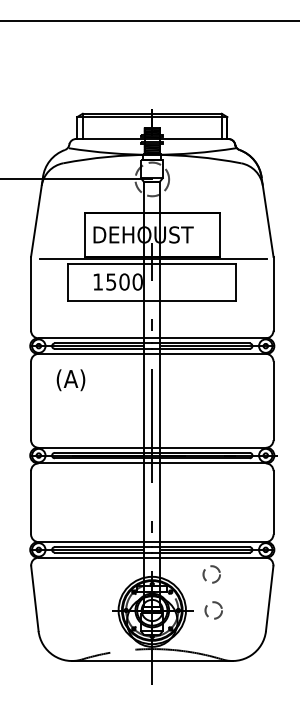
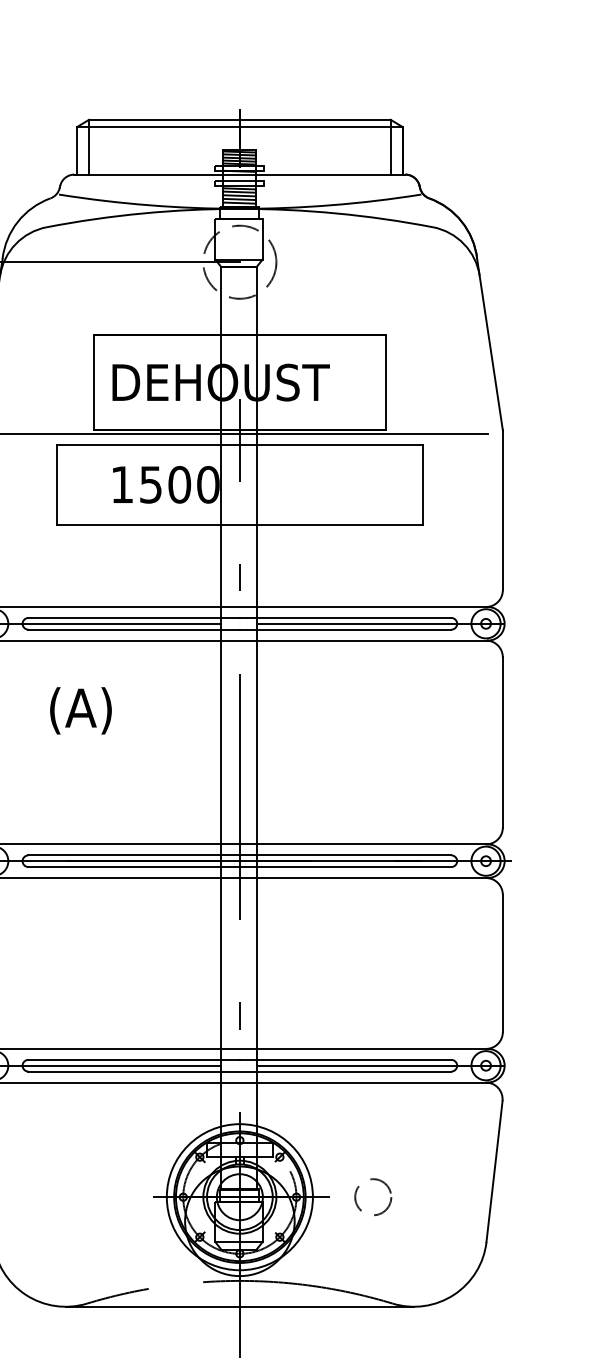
text: (70, 380) -> (79, 711), moved
circle: (211, 574) -> (368, 1119), removed

